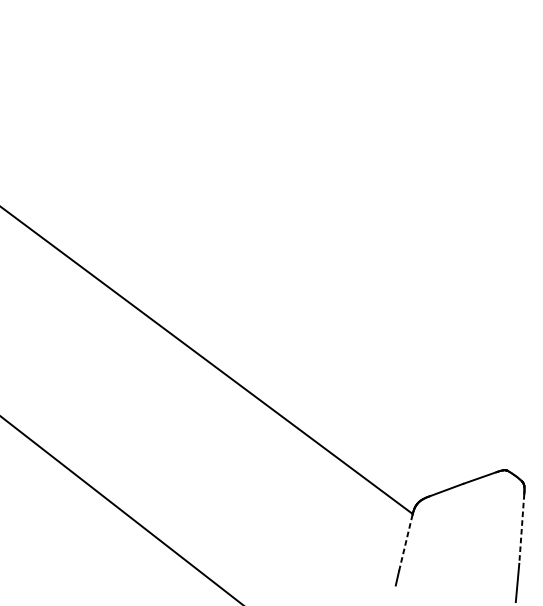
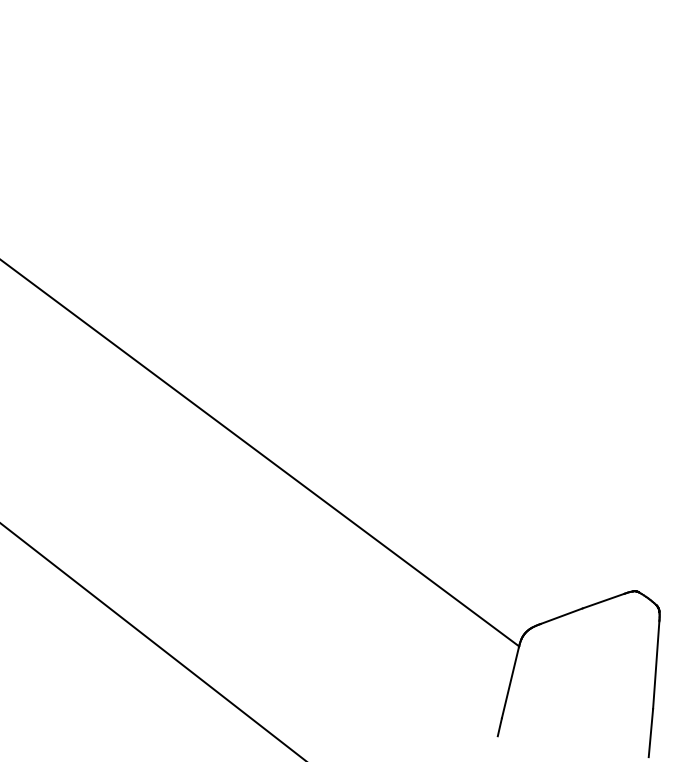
line: (521, 529) -> (656, 665), dashed -> solid
line: (405, 542) -> (510, 682), dashed -> solid

